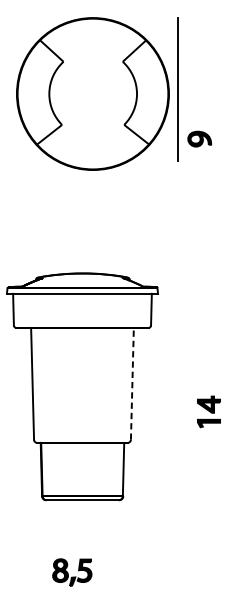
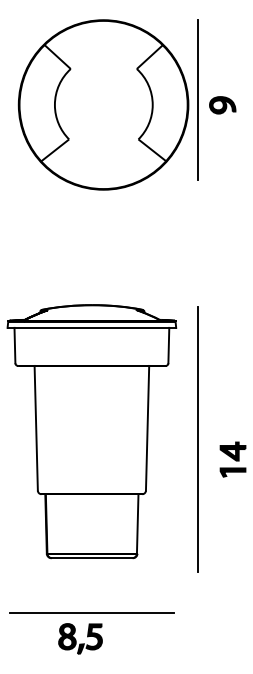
part: (199, 139) -> (222, 105), moved
line: (132, 383) -> (147, 427), dashed -> solid
line: (177, 393) -> (197, 439), added
line: (82, 548) -> (91, 612), added

